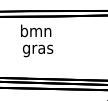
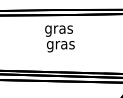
text: (35, 32) -> (58, 29), bmn -> gras

